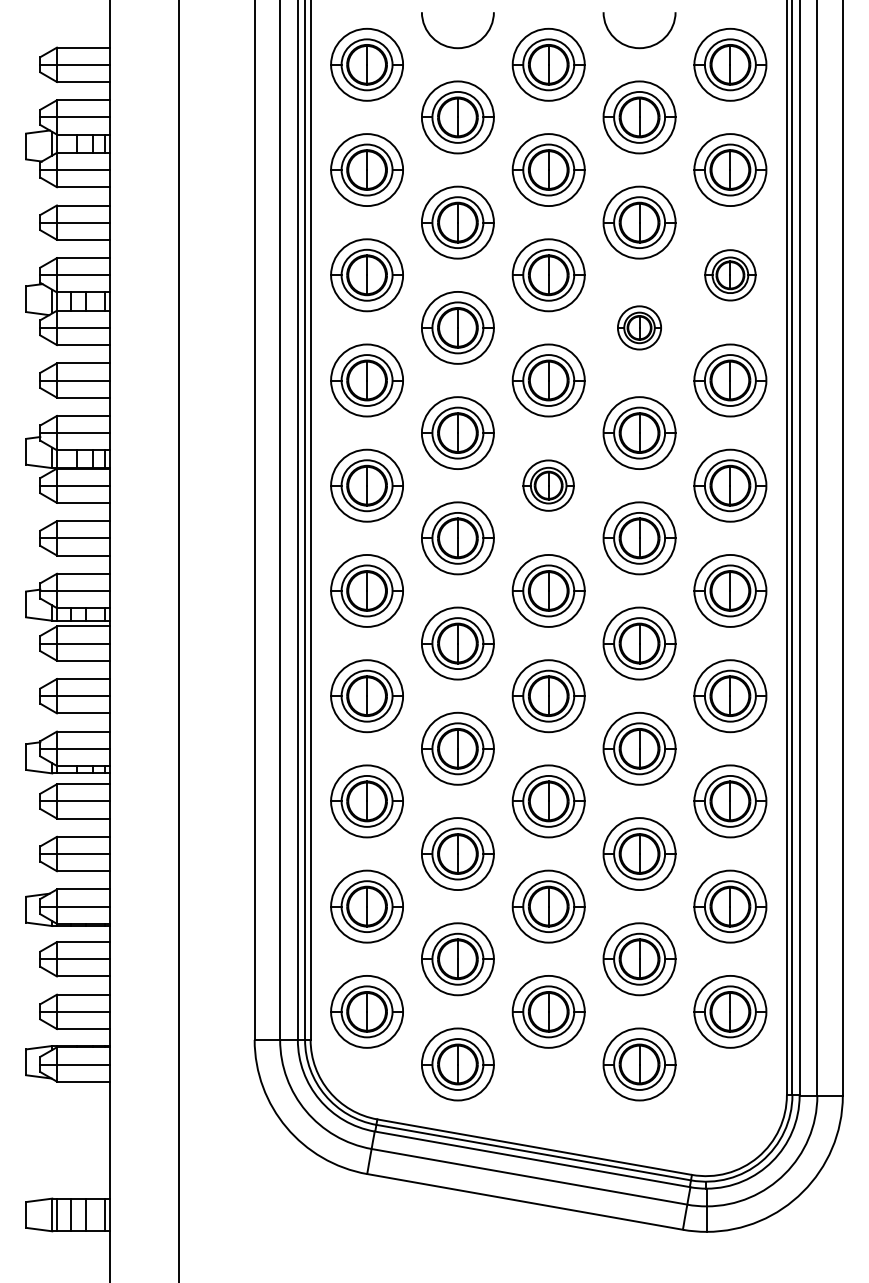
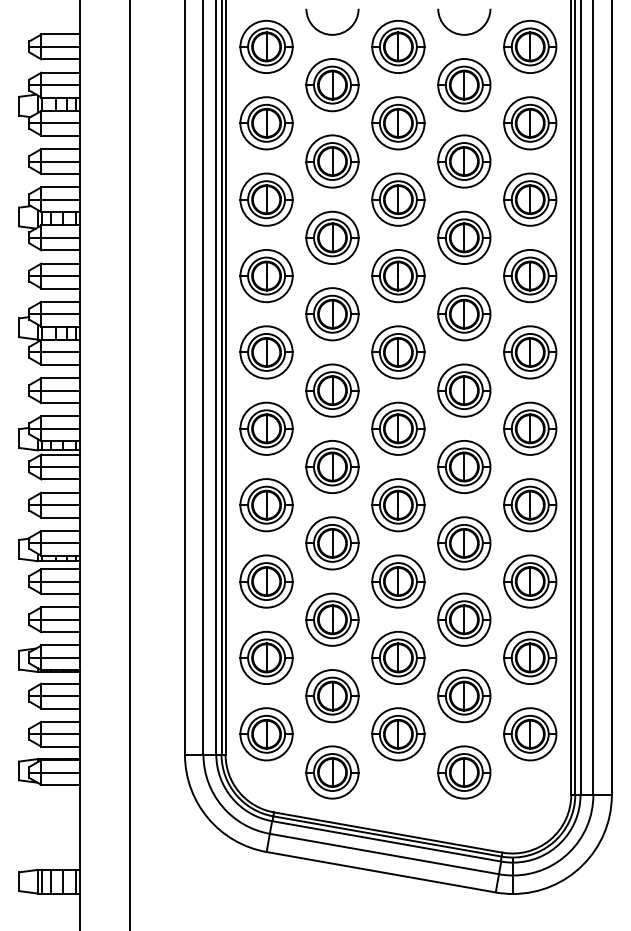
part: (730, 275) -> (530, 199), size x1.43
part: (639, 327) -> (464, 237), size x1.67
part: (548, 485) -> (398, 352), size x1.43

